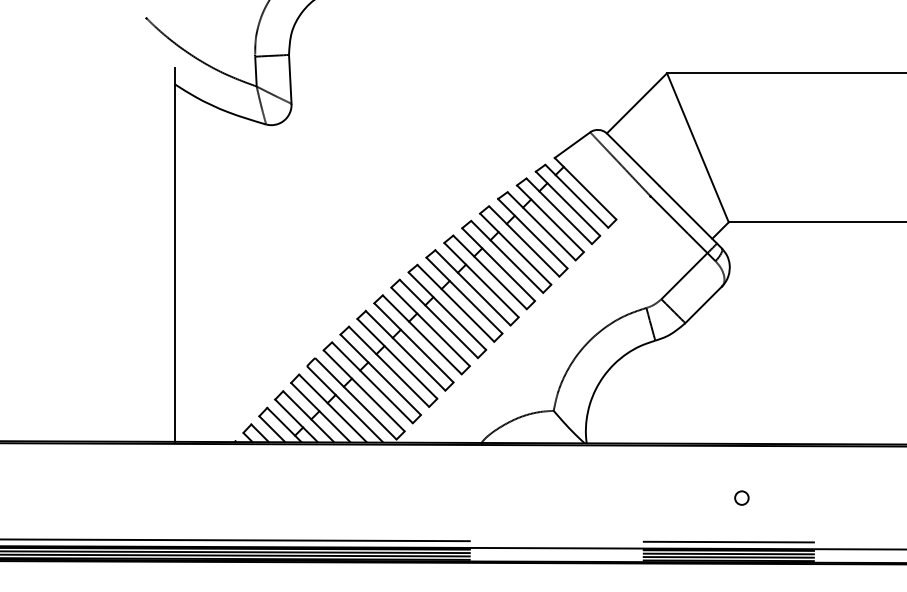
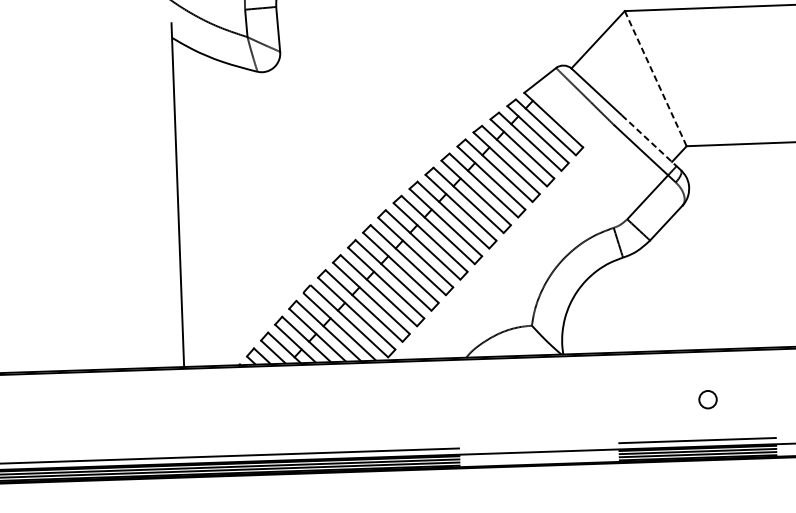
line: (697, 147) -> (655, 78), solid -> dashed
line: (688, 214) -> (649, 140), solid -> dashed
circle: (741, 497) -> (707, 399), size x1.4

